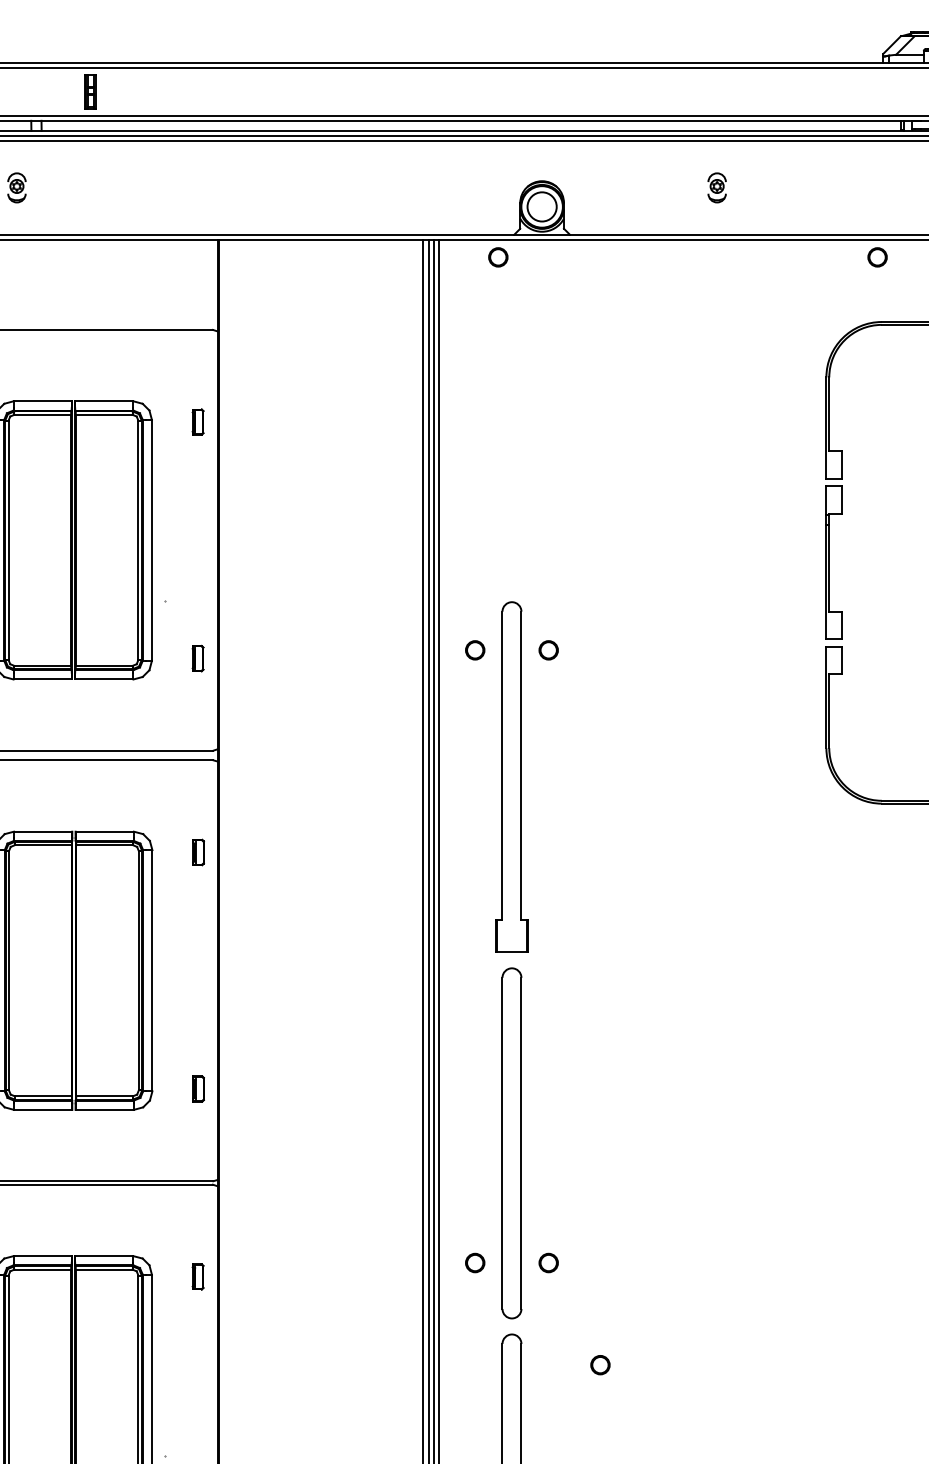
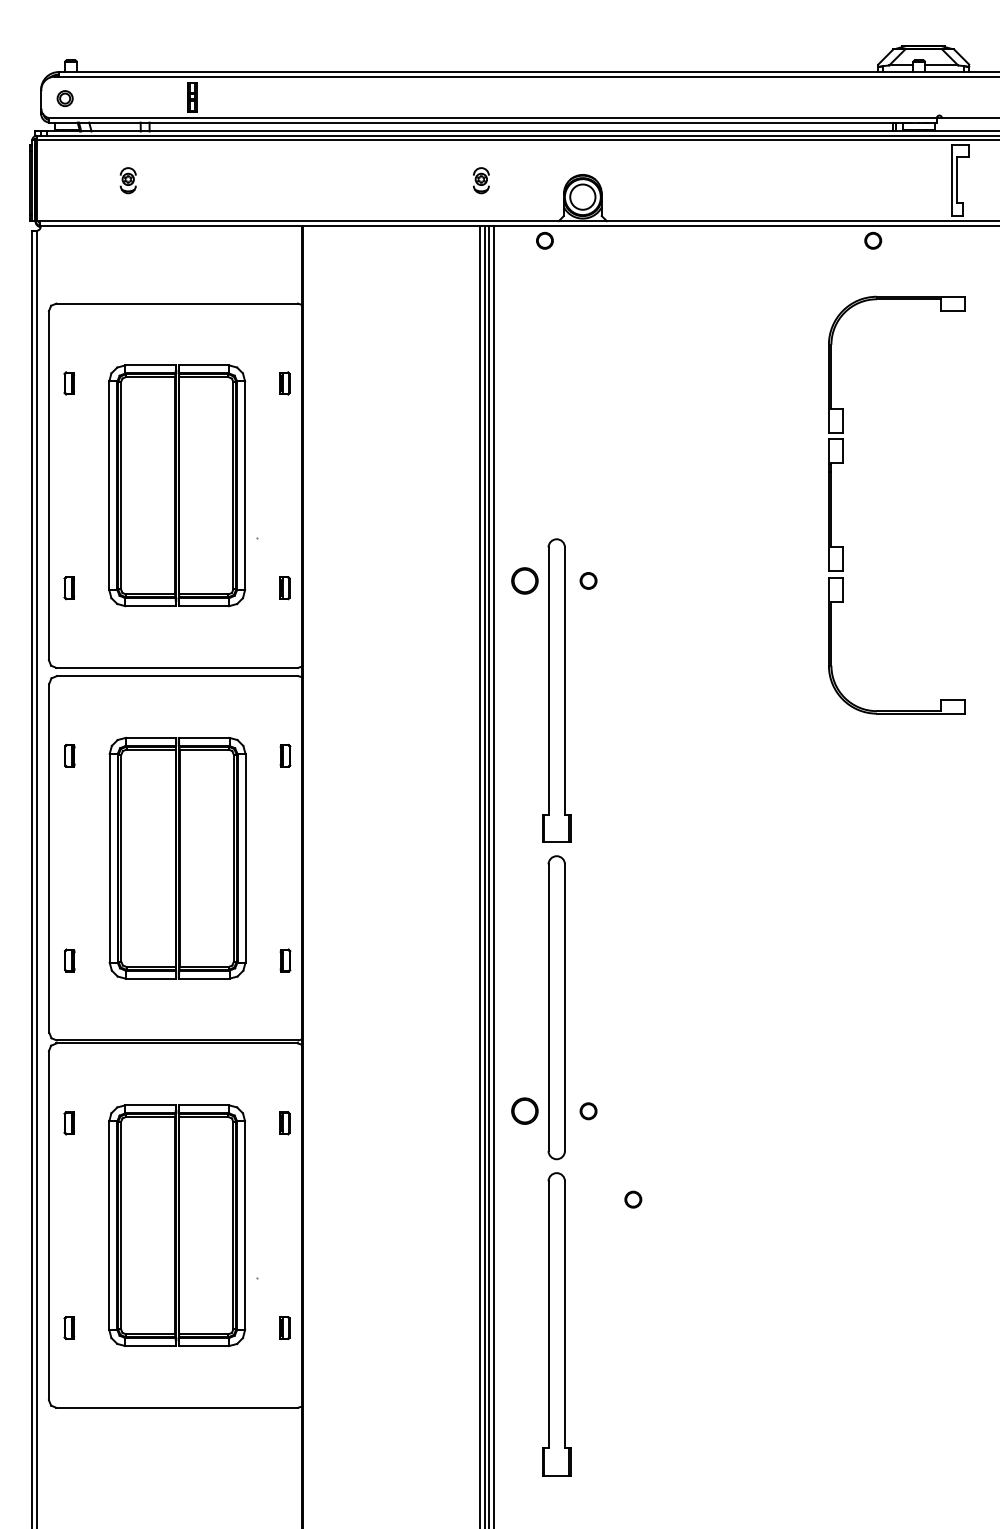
part: (717, 187) -> (481, 180), moved
circle: (474, 649) -> (524, 580), size x1.6
circle: (474, 1263) -> (524, 1111), size x1.6

